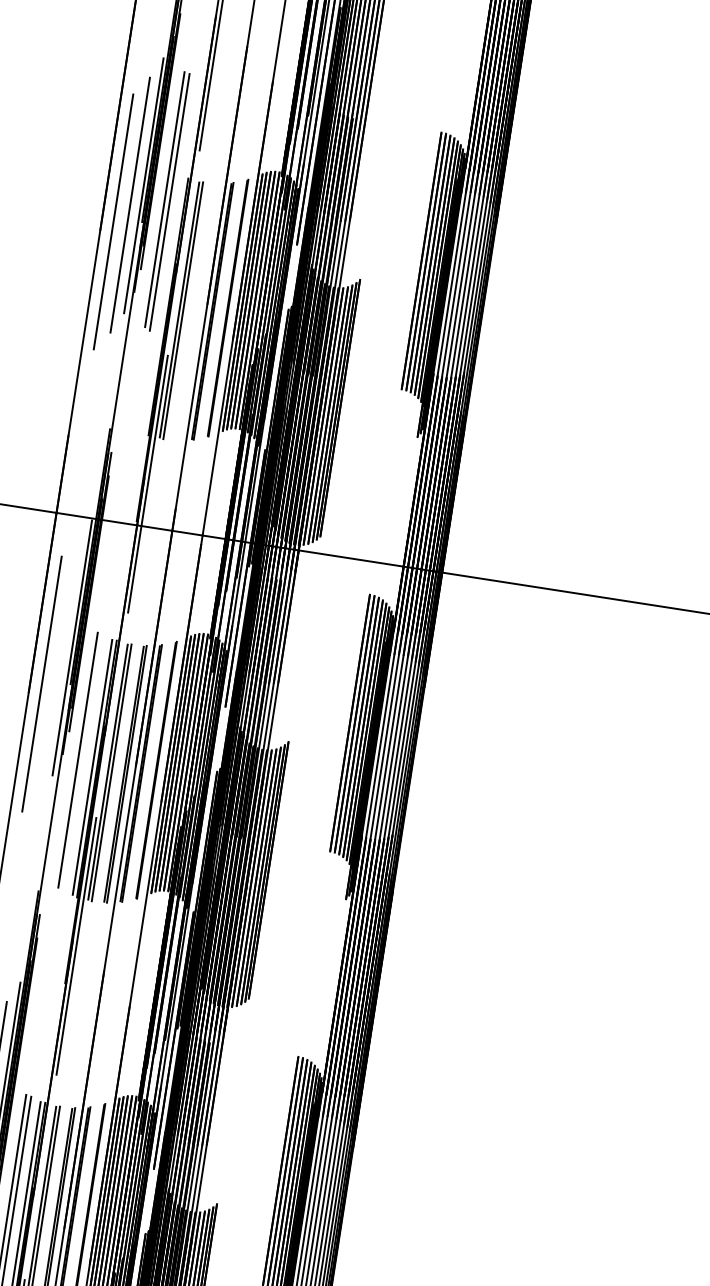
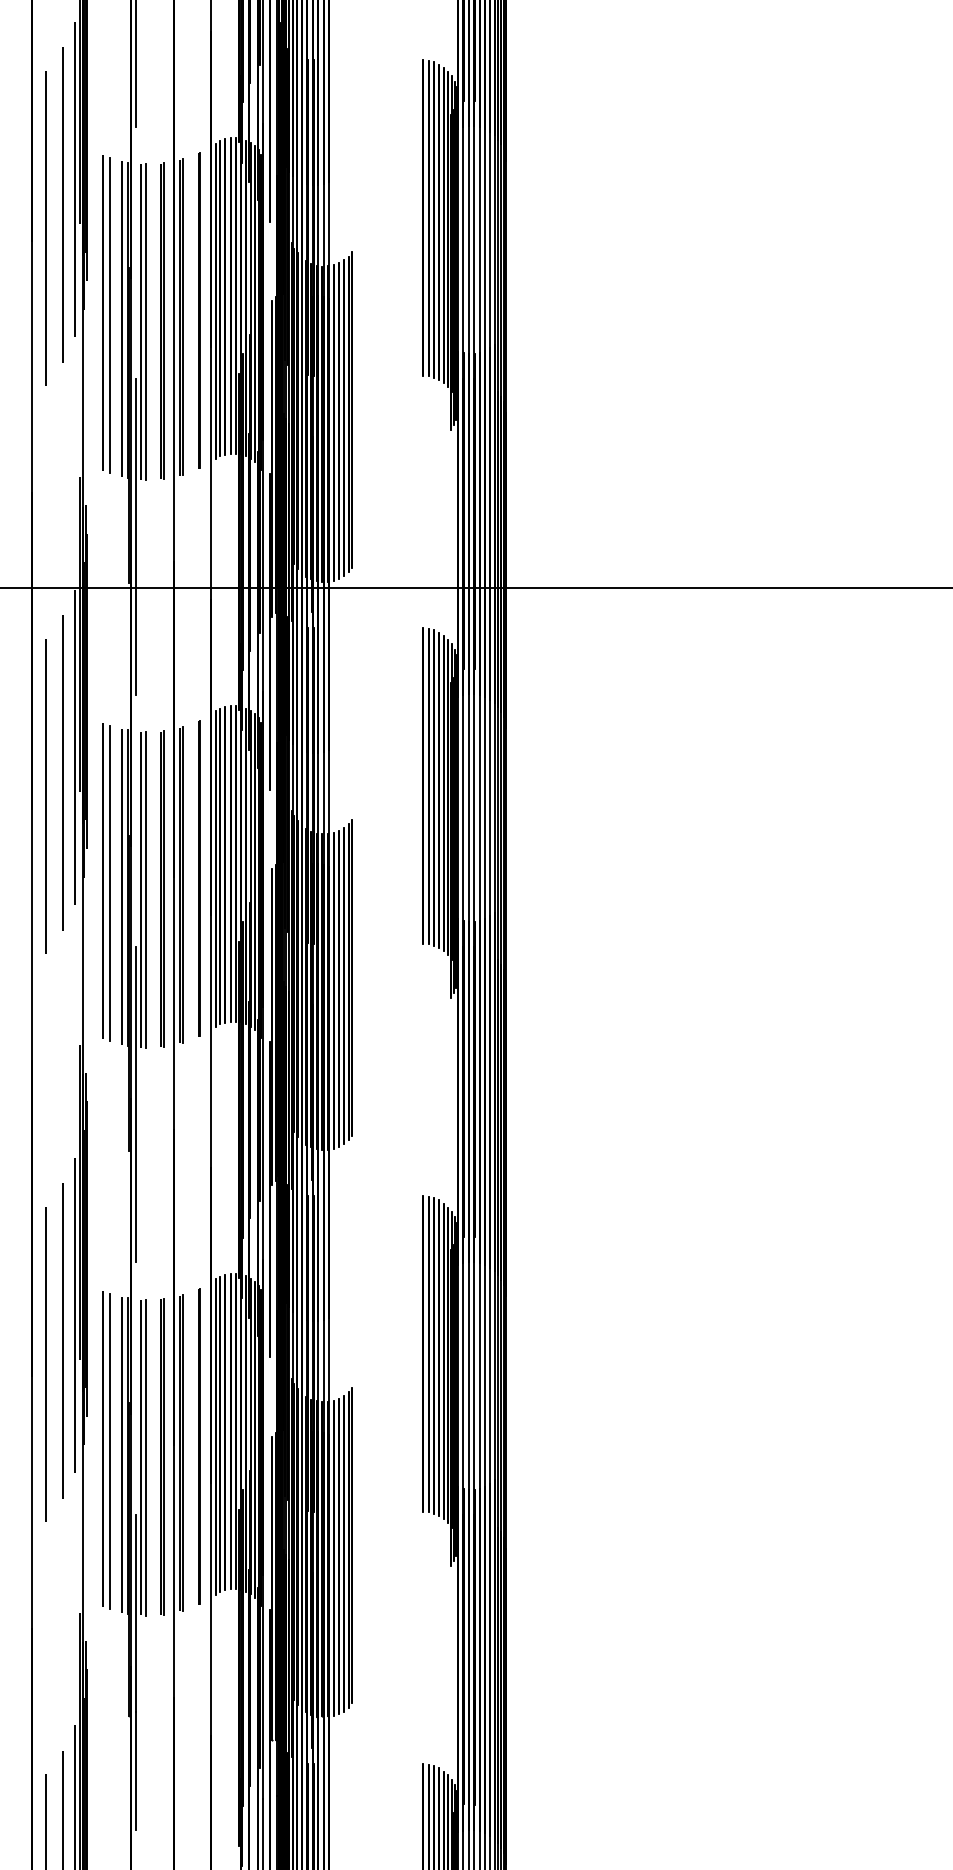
part: (167, 201) -> (106, 314), moved
line: (163, 304) -> (121, 318), added
line: (196, 311) -> (161, 320), added
line: (58, 666) -> (62, 772), added
line: (82, 763) -> (109, 883), added

